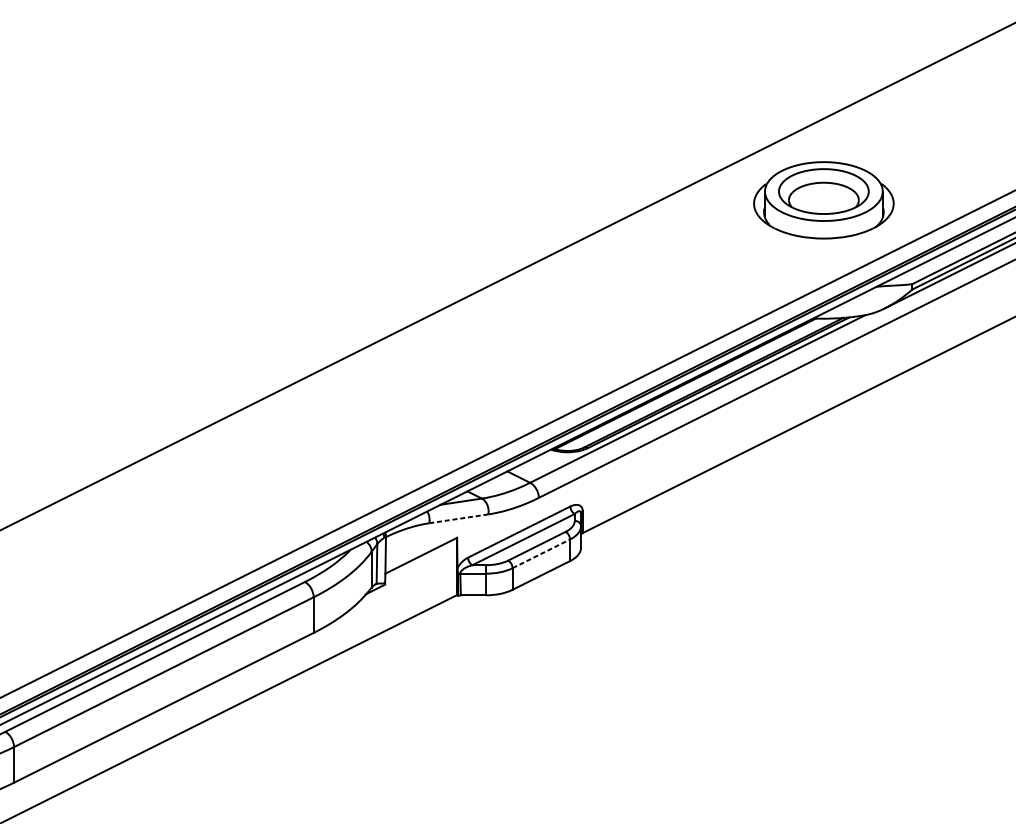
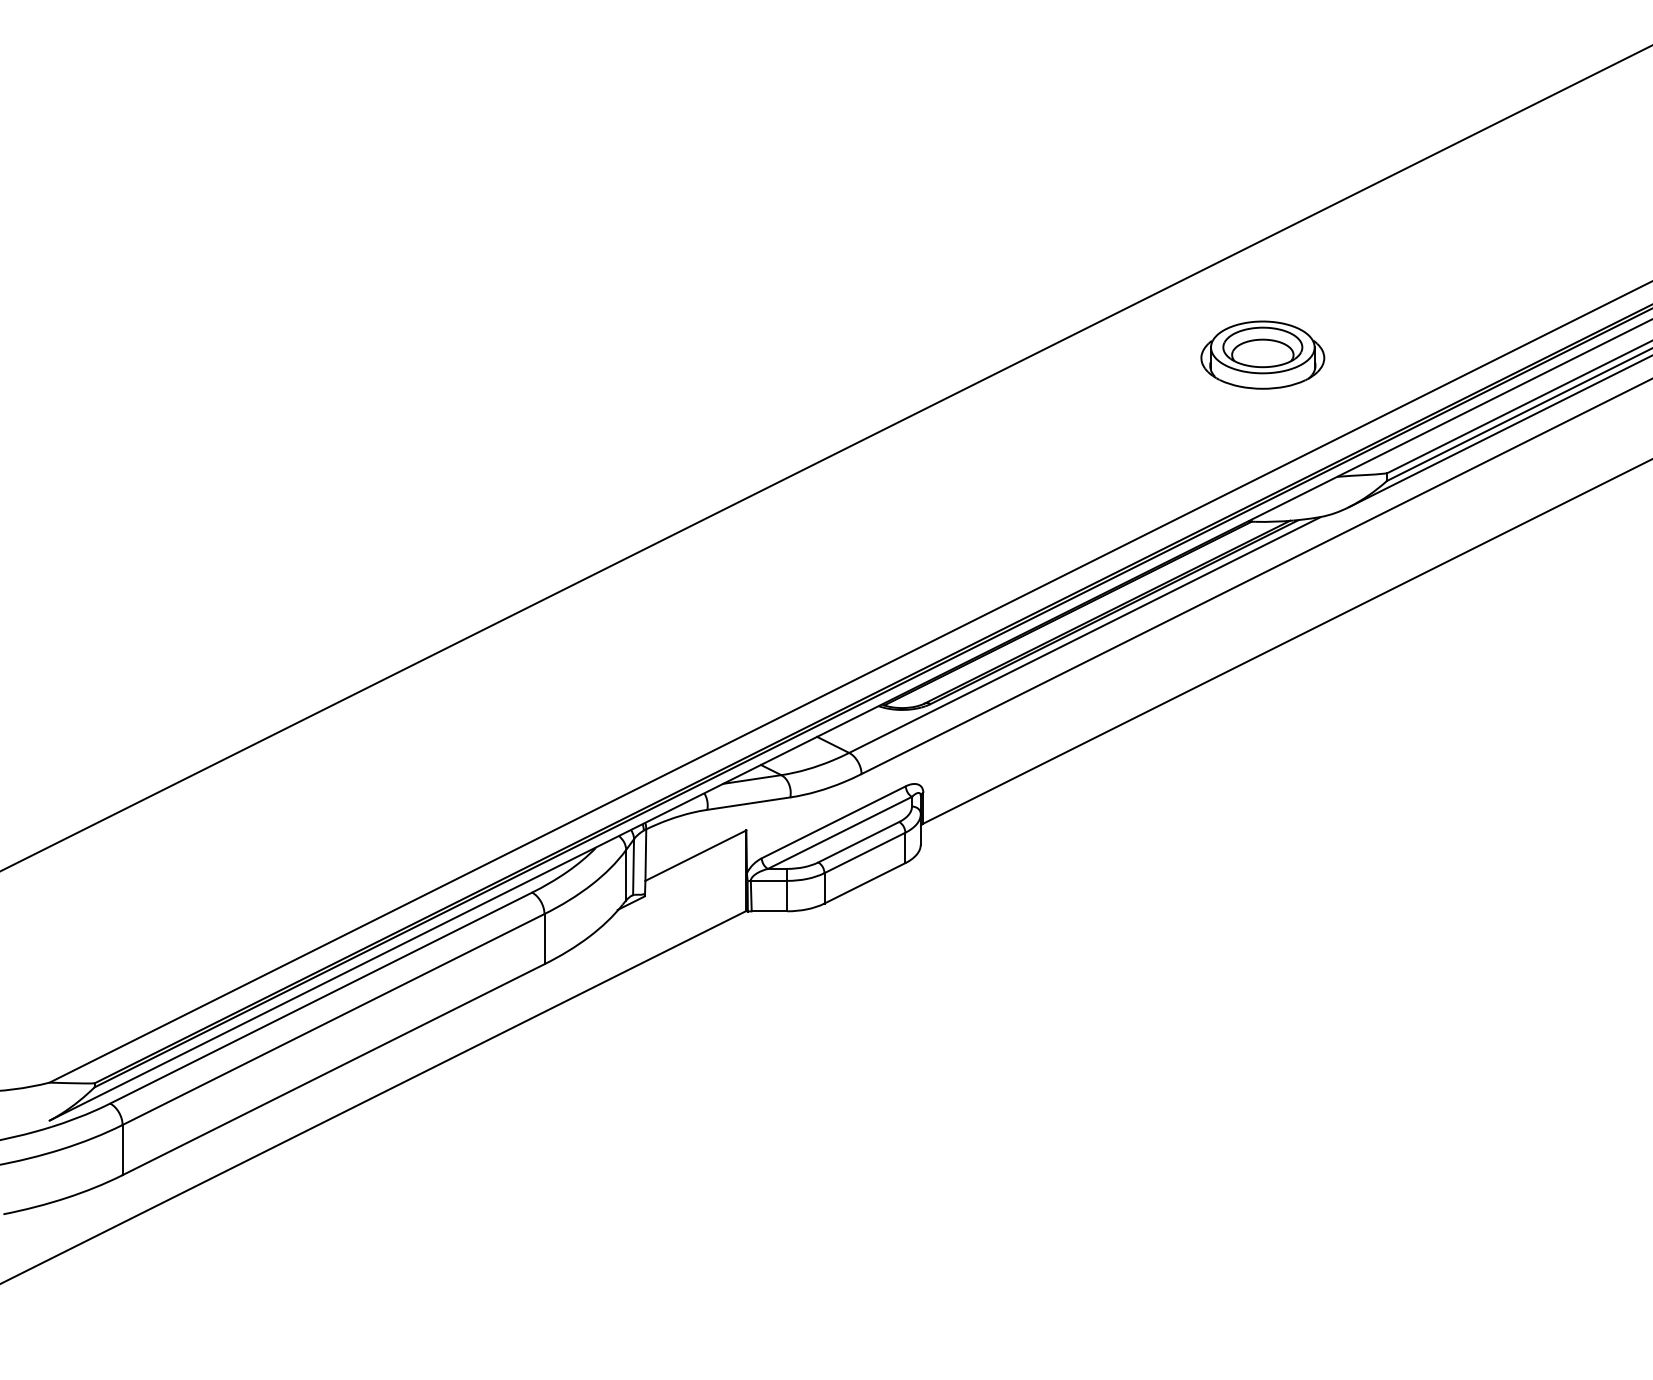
part: (823, 199) -> (1262, 354), size x0.62
line: (458, 518) -> (748, 803), dashed -> solid
line: (541, 553) -> (865, 852), dashed -> solid

